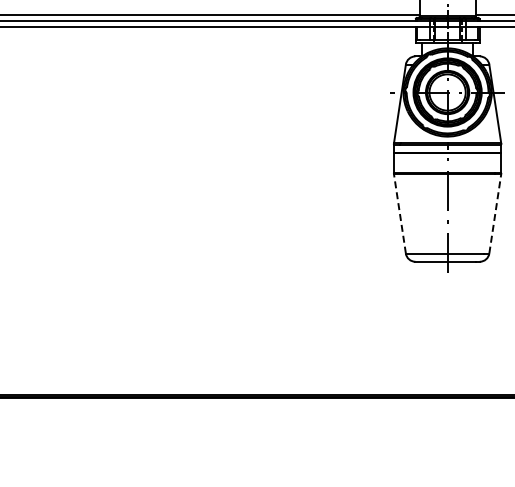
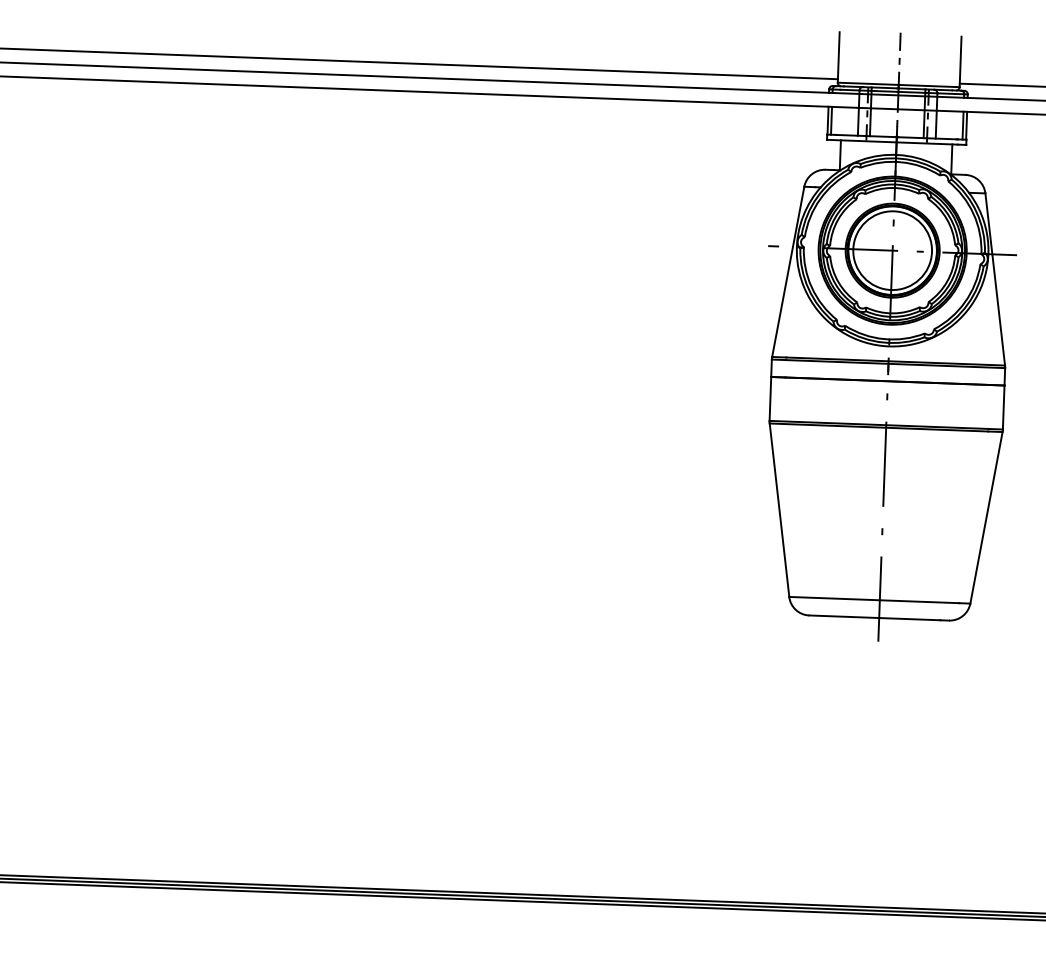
line: (399, 213) -> (778, 509), dashed -> solid
line: (495, 213) -> (986, 517), dashed -> solid

